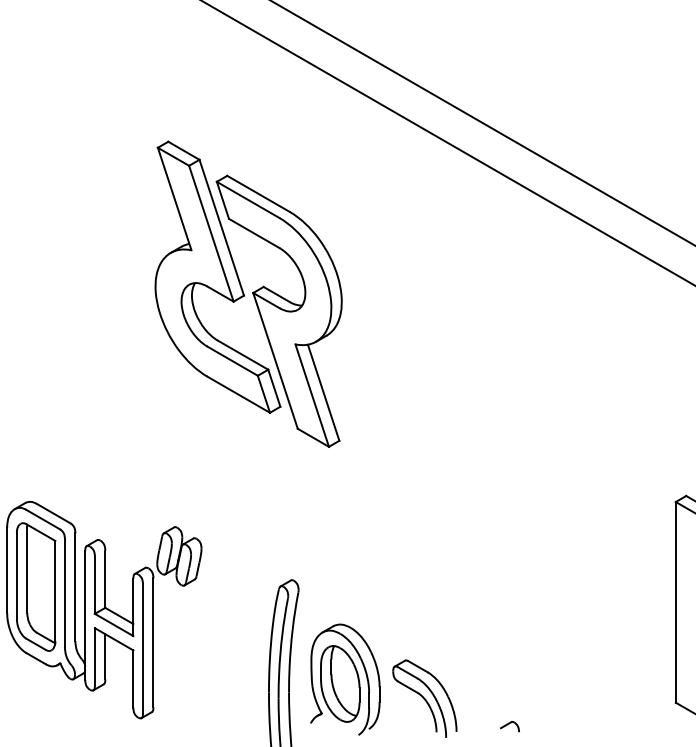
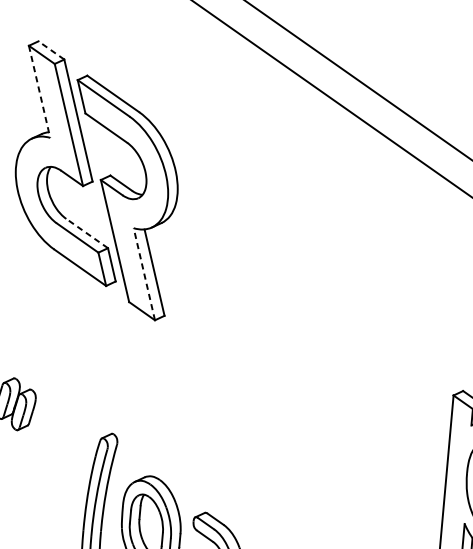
line: (183, 150) -> (51, 50), solid -> dashed
line: (174, 199) -> (39, 92), solid -> dashed
line: (242, 354) -> (86, 232), solid -> dashed
line: (312, 395) -> (144, 274), solid -> dashed

